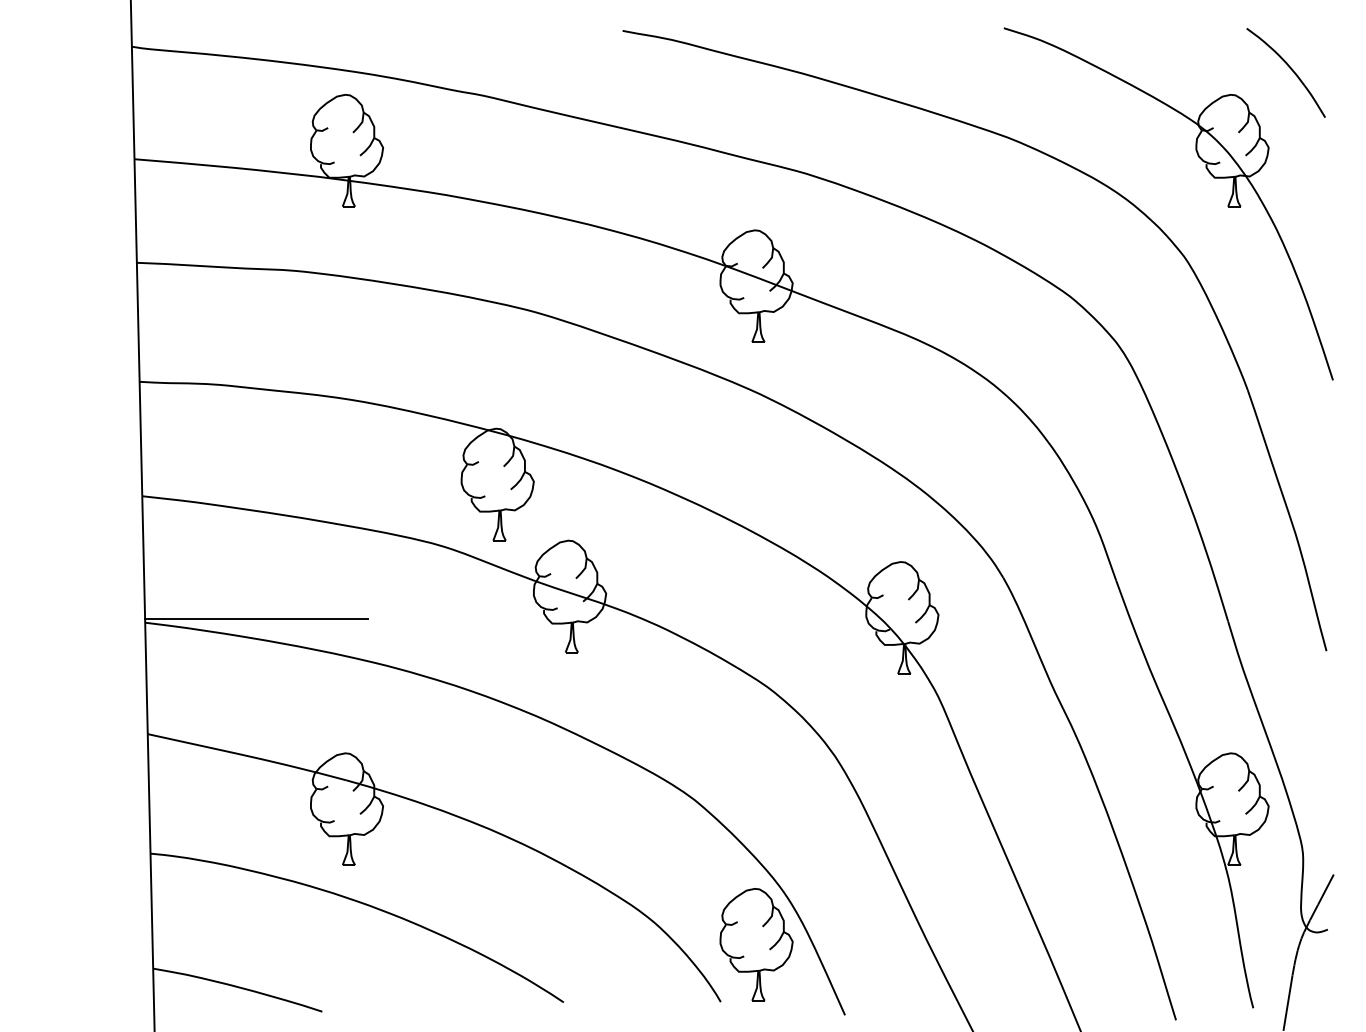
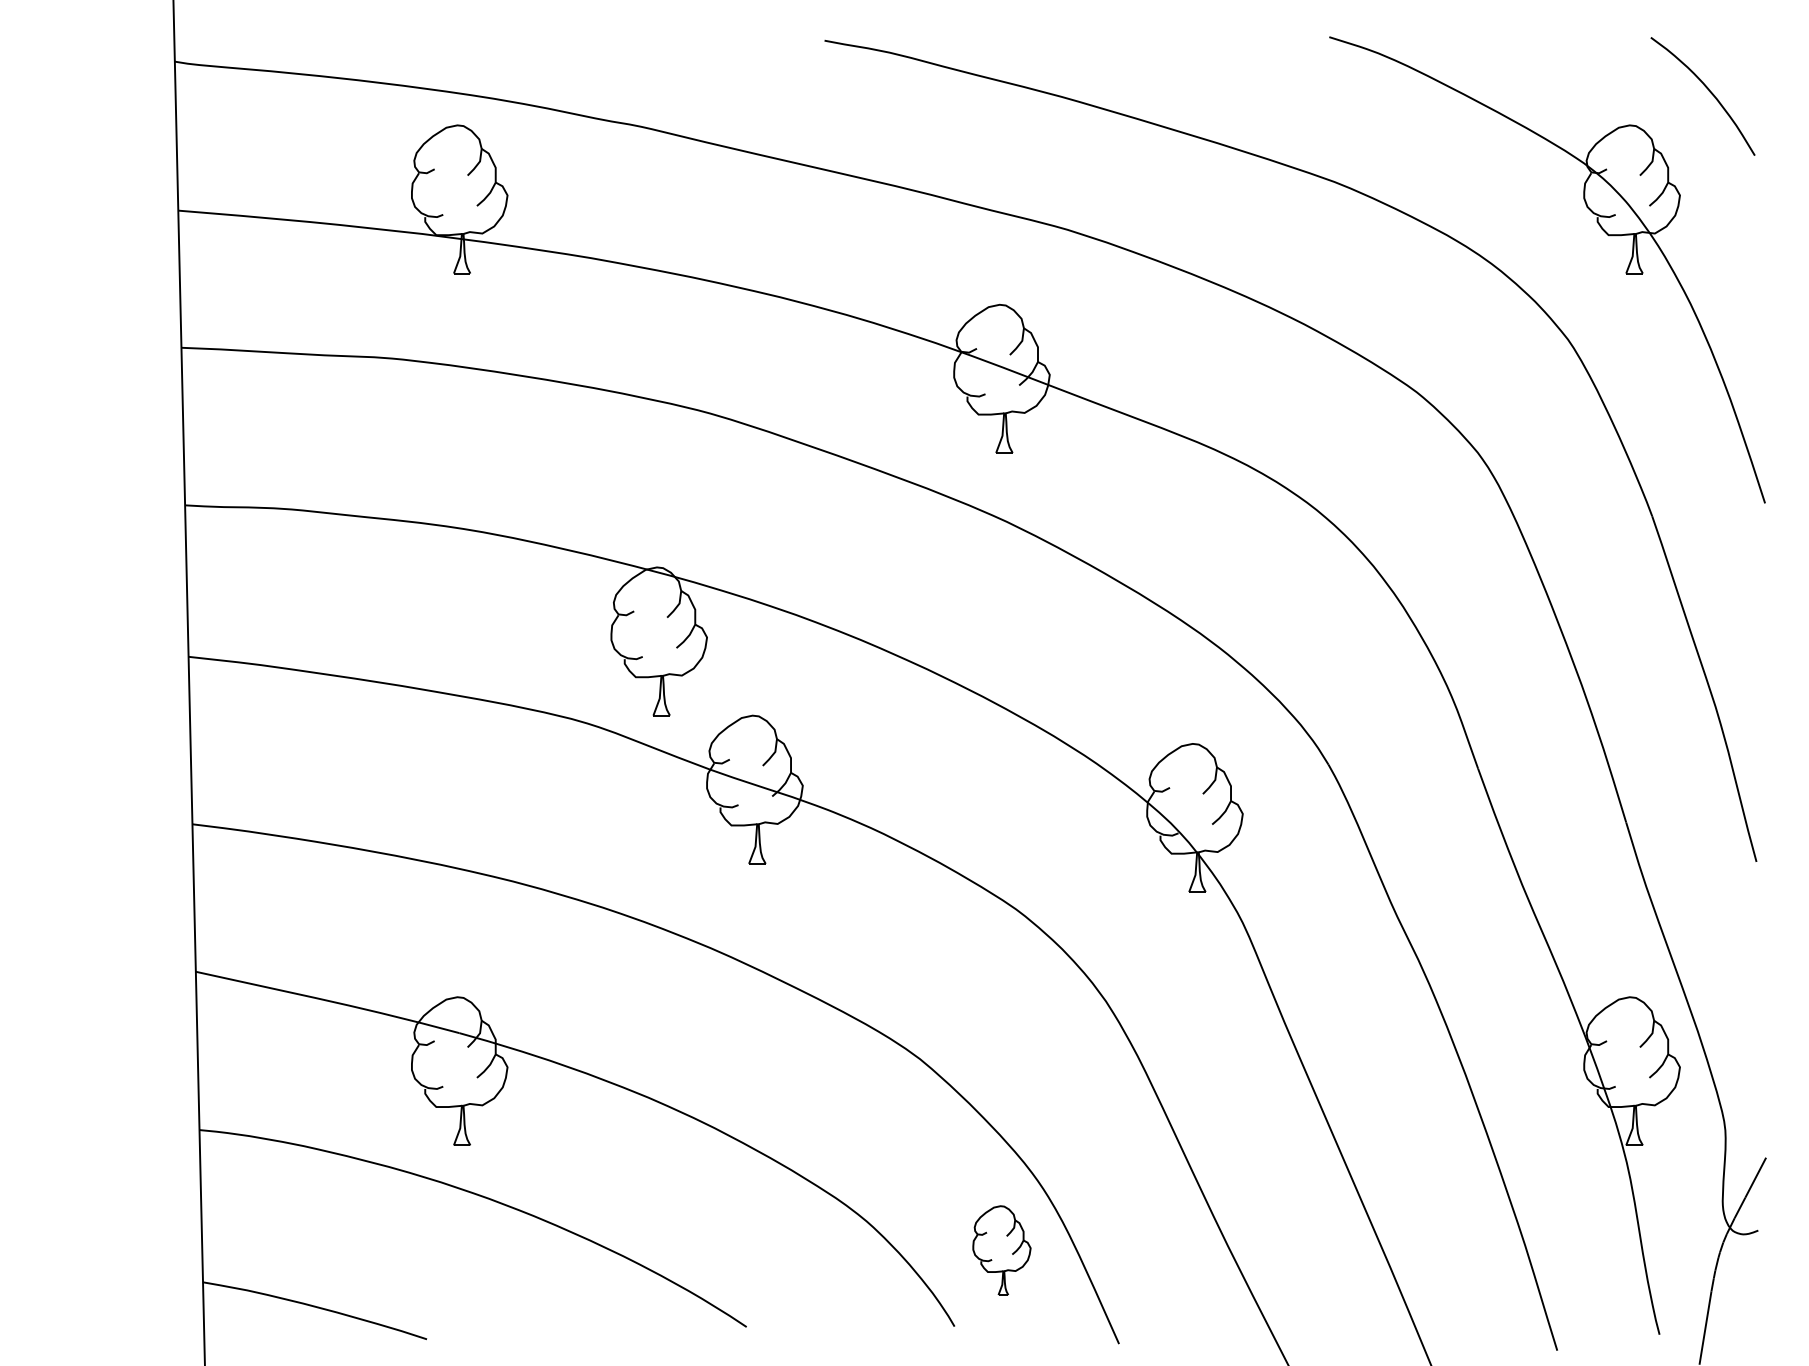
line: (256, 619) -> (339, 819), removed
part: (756, 944) -> (1001, 1250), size x0.6

